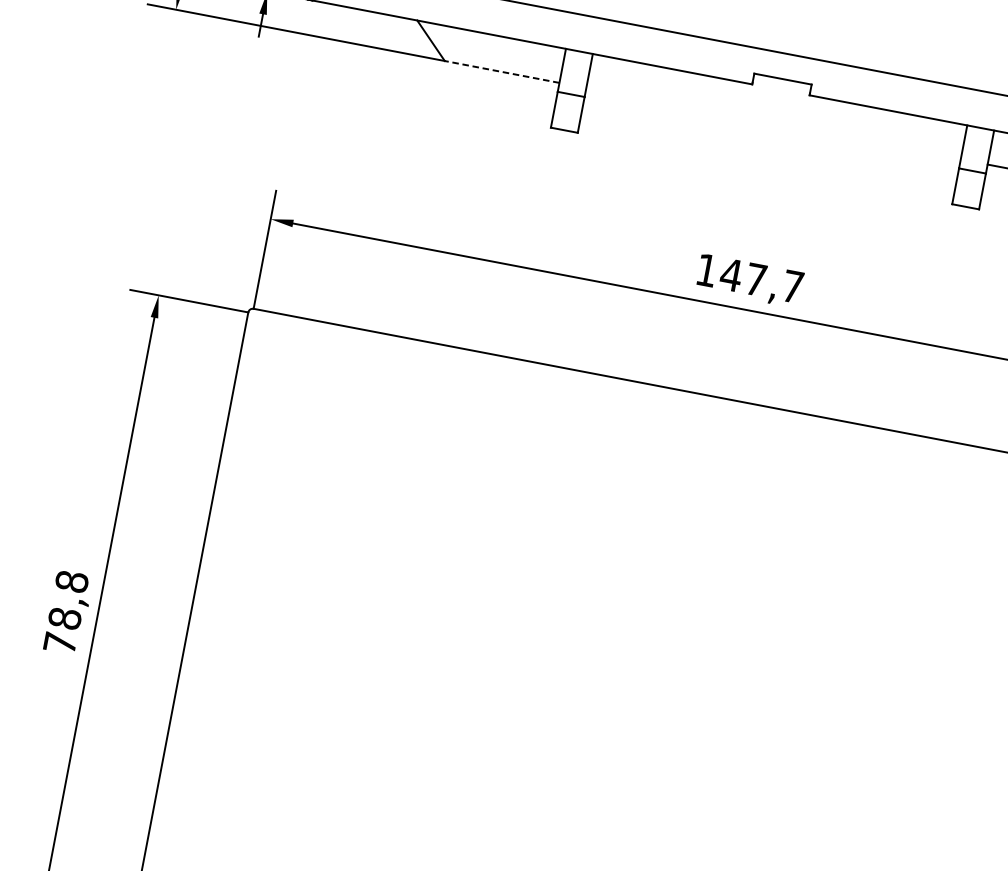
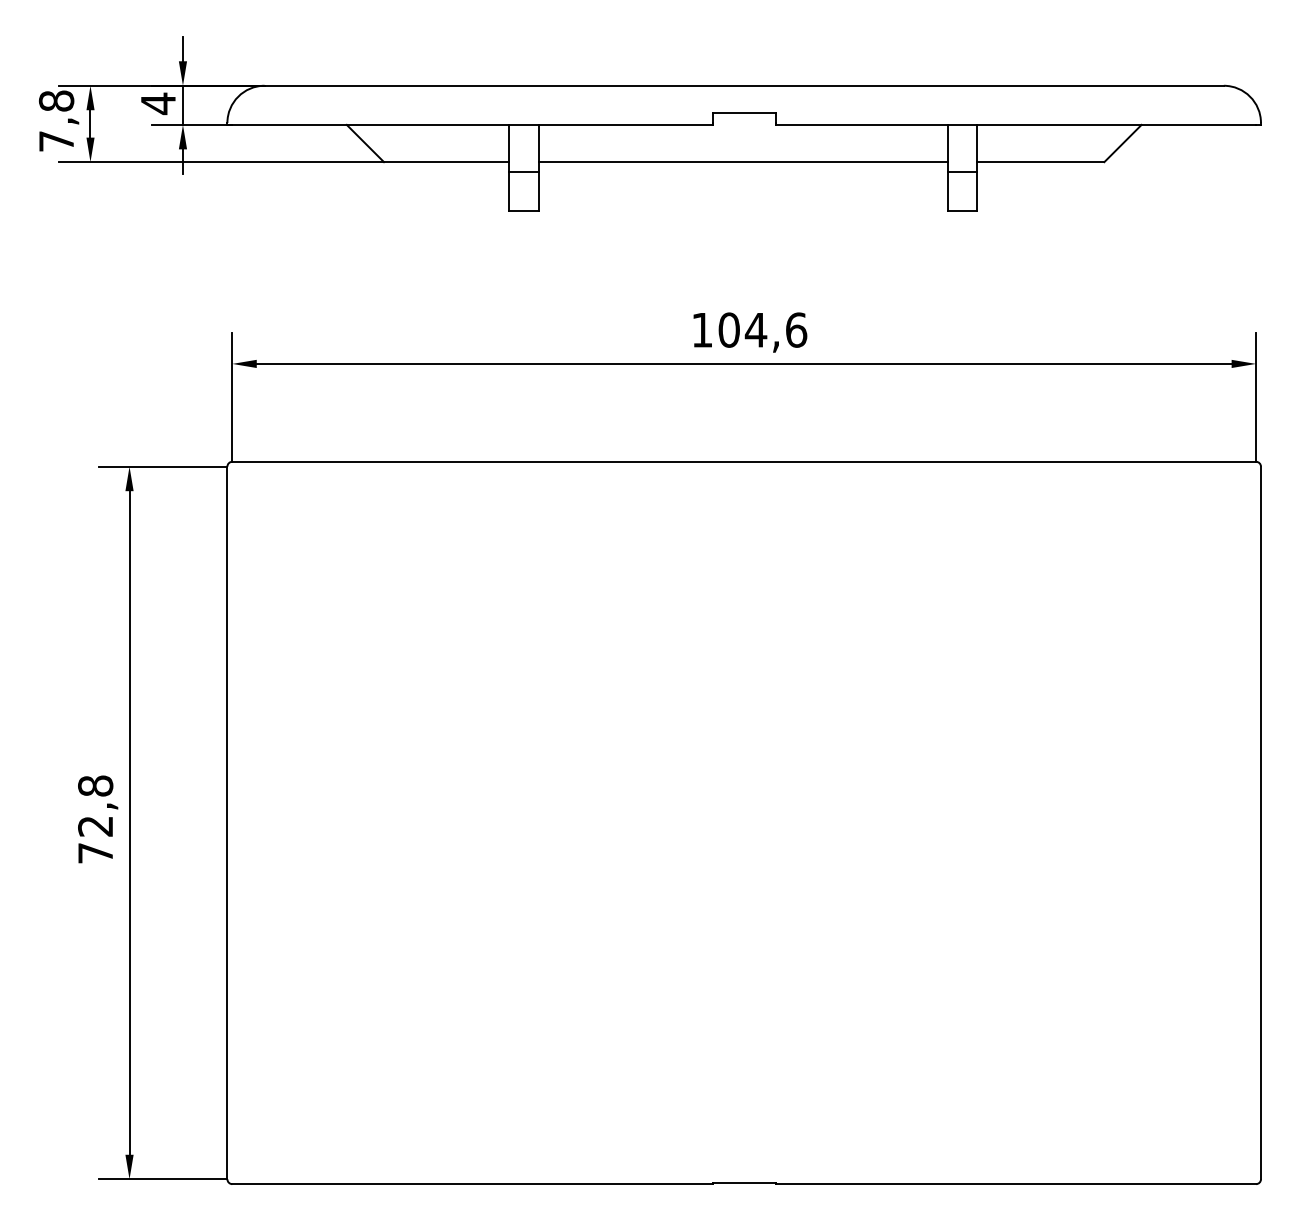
line: (501, 72) -> (446, 162), dashed -> solid
line: (772, 123) -> (742, 162), added
text: (761, 280) -> (762, 329), 147,7 -> 104,6
text: (64, 617) -> (95, 825), 78,8 -> 72,8

